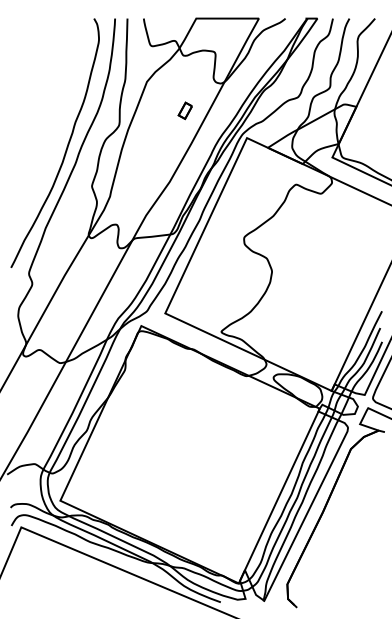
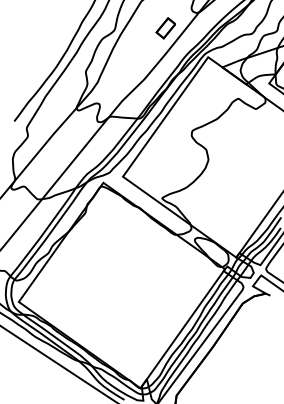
part: (185, 110) -> (166, 28), size x1.67

